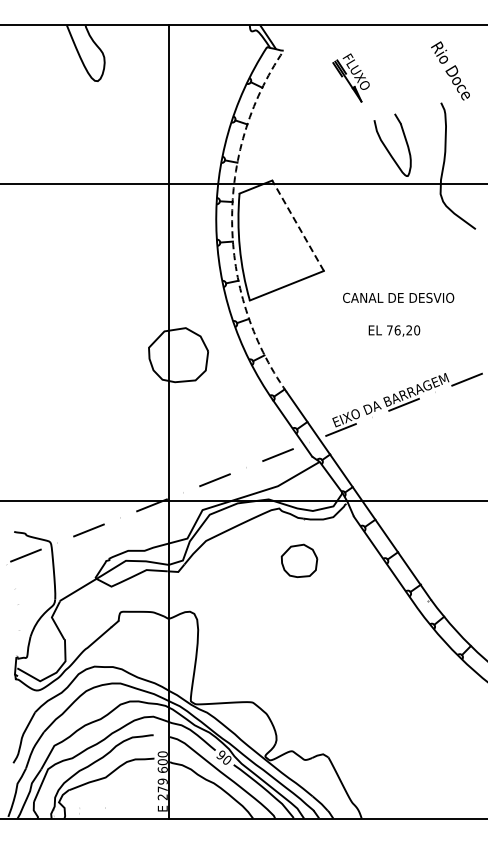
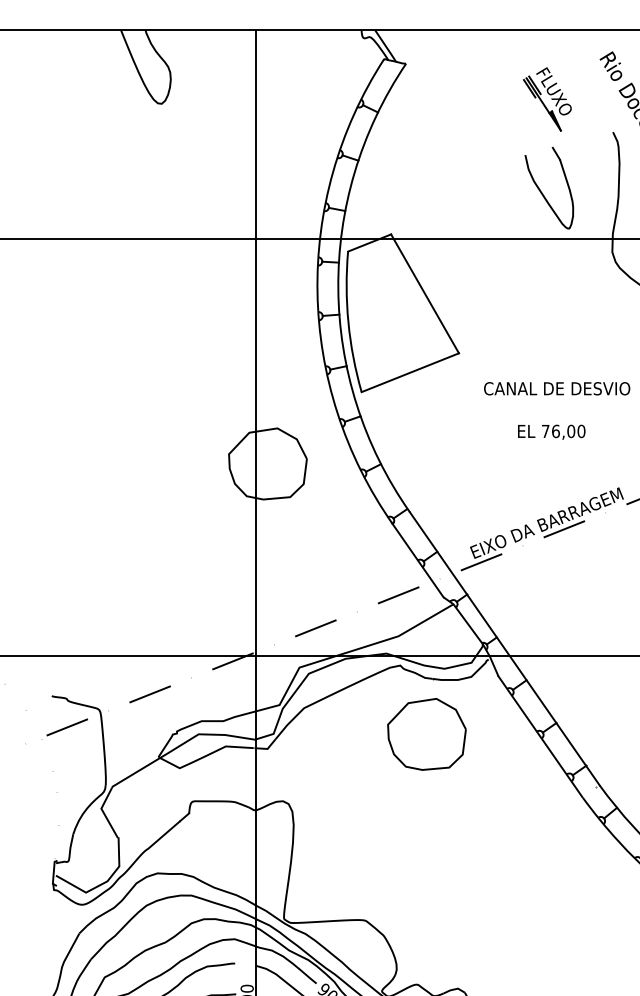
part: (350, 77) -> (546, 98), moved
arc: (232, 221) -> (338, 288), dashed -> solid
line: (297, 225) -> (424, 293), dashed -> solid
text: (409, 330) -> (571, 431), 76,20 -> 76,00
part: (299, 560) -> (426, 733), size x1.67

